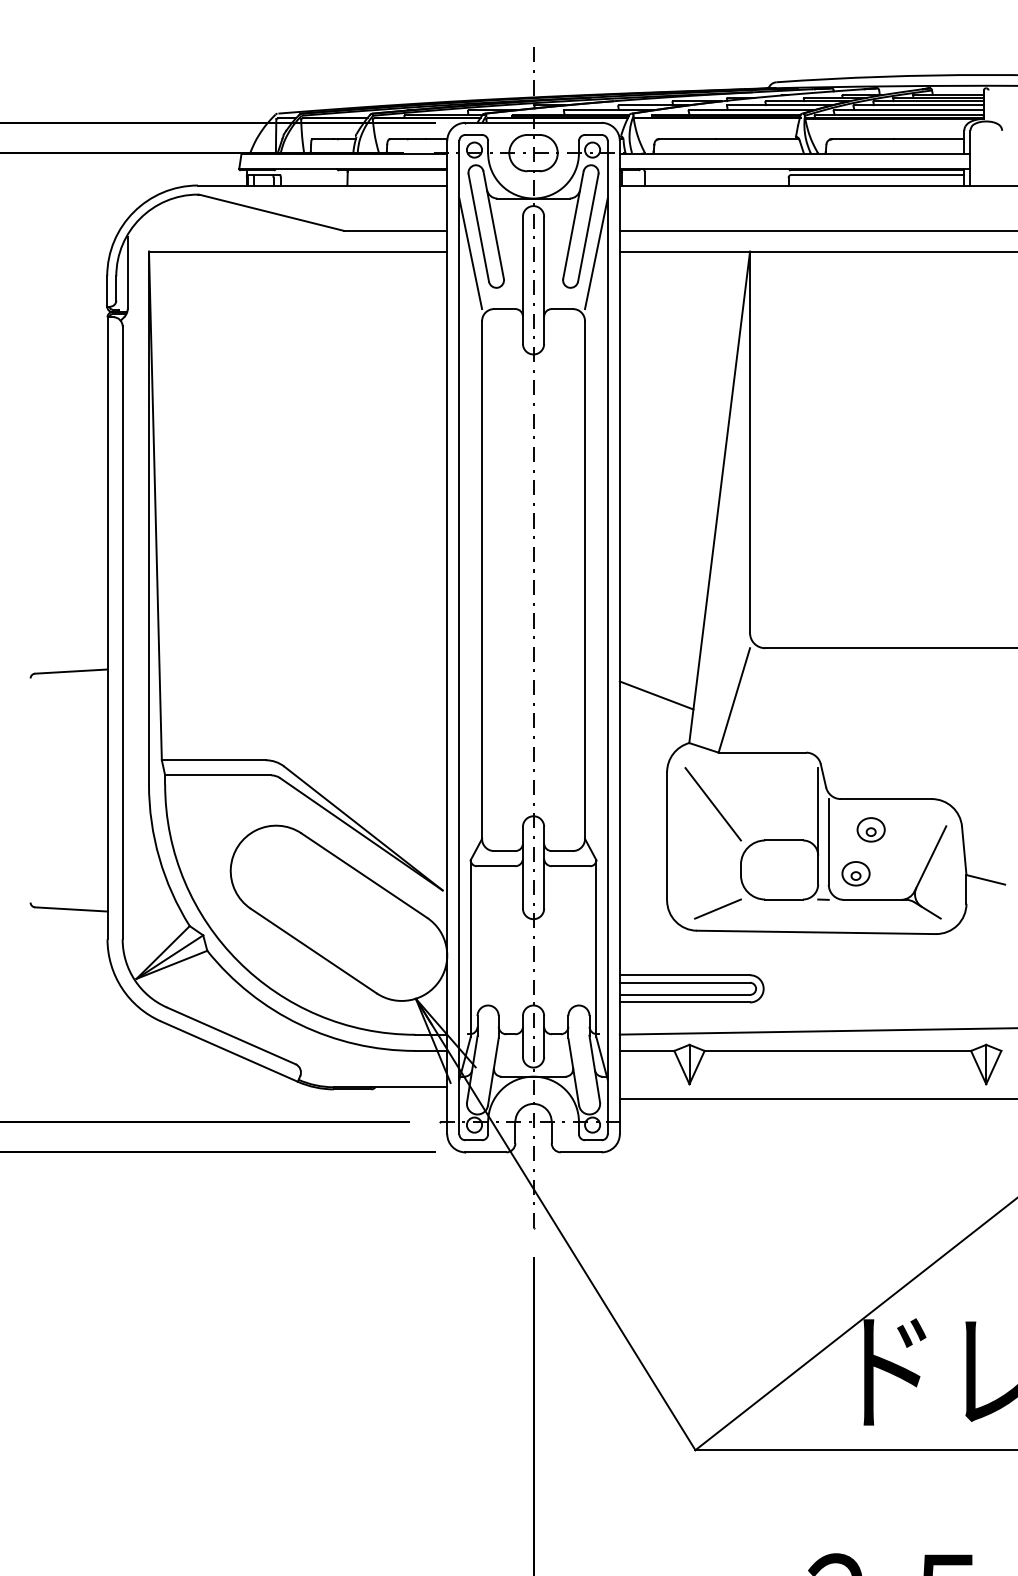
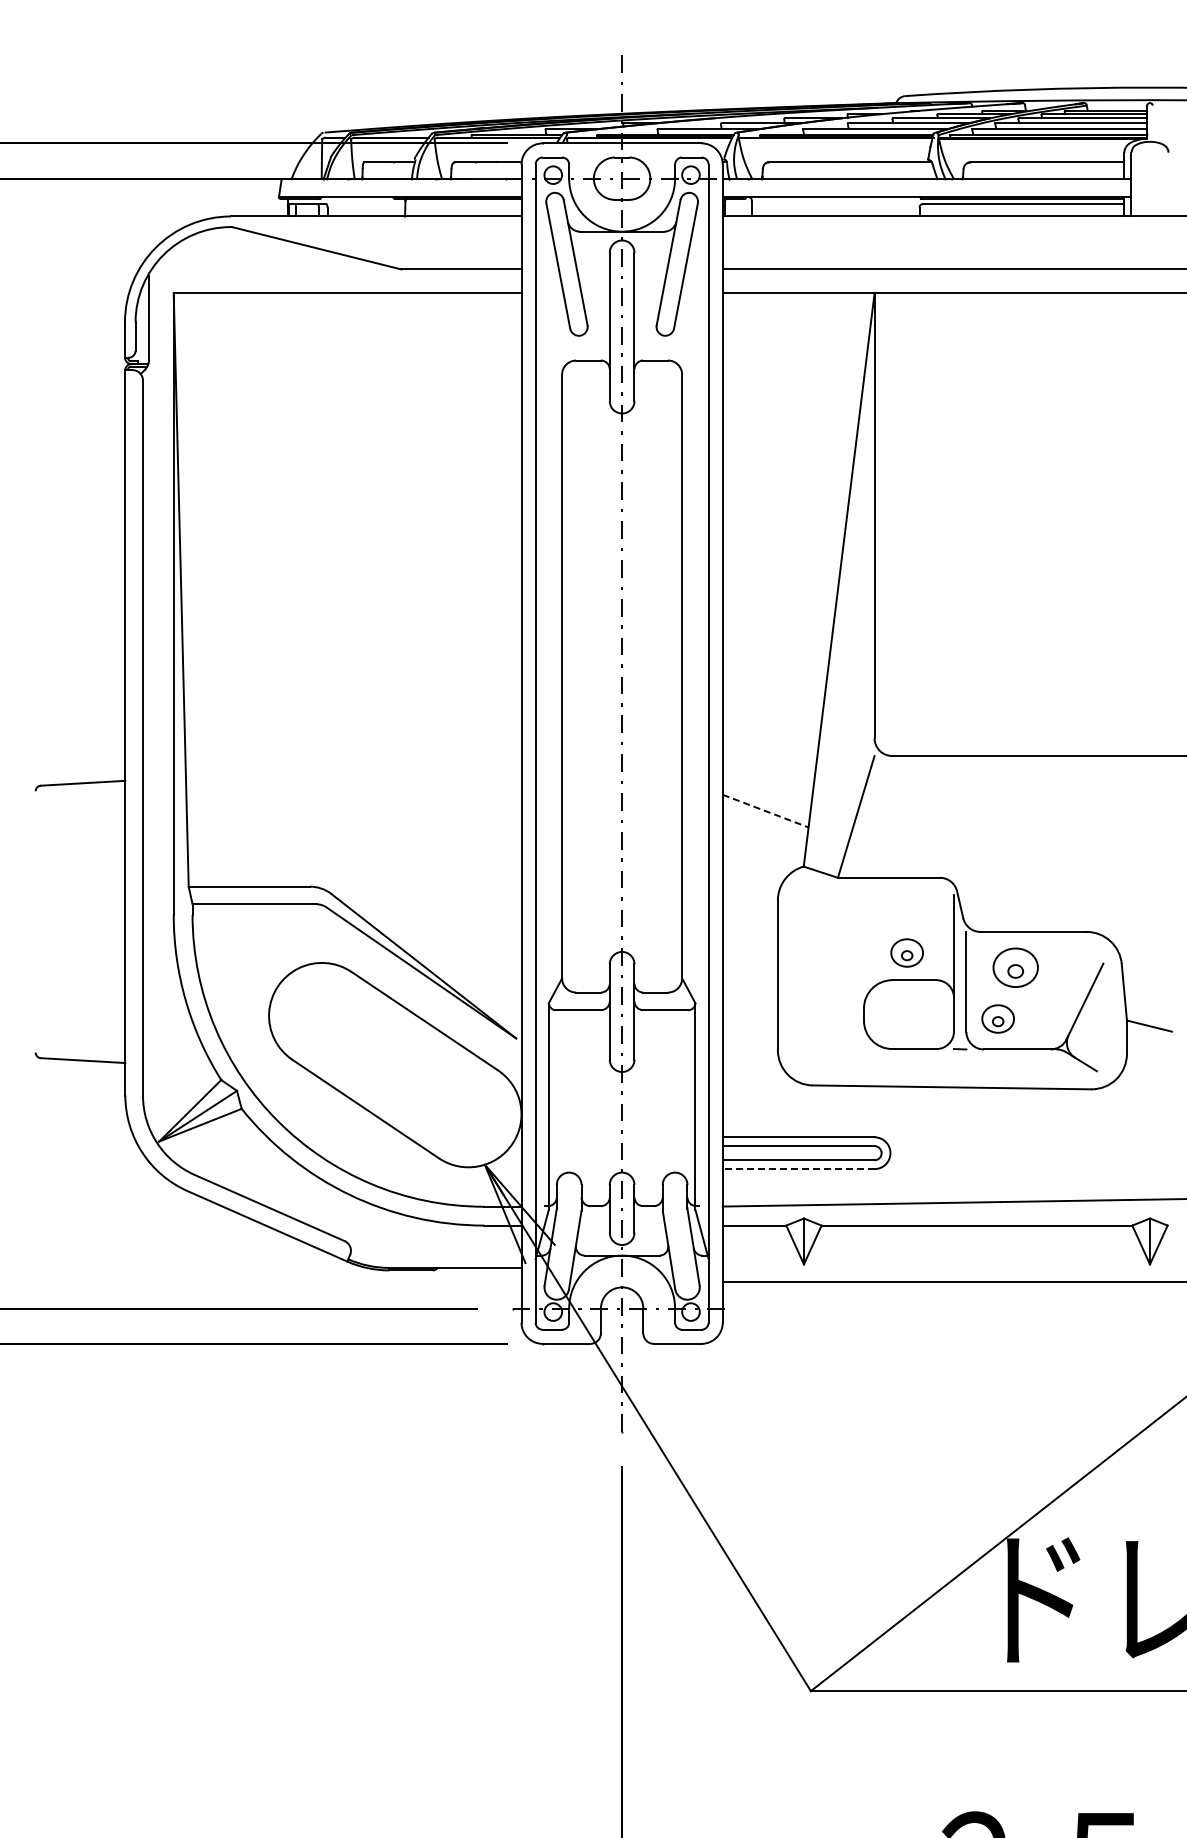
line: (470, 253) -> (548, 295), removed
line: (596, 253) -> (695, 295), removed
line: (656, 695) -> (765, 811), solid -> dashed
line: (713, 803) -> (831, 937), removed
part: (777, 816) -> (906, 952), added
part: (870, 829) -> (1015, 967), size x1.4
line: (717, 909) -> (836, 1060), removed
line: (684, 1002) -> (798, 1169), solid -> dashed

